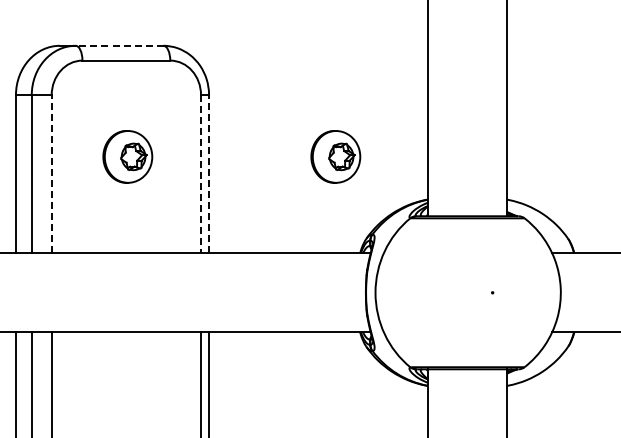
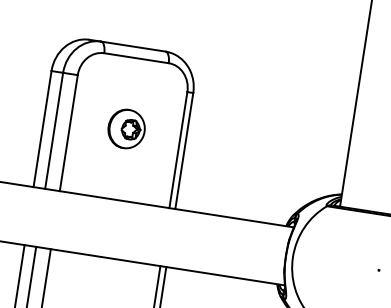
line: (119, 45) -> (133, 46), dashed -> solid
part: (335, 156) -> (279, 152), removed
line: (51, 173) -> (68, 132), dashed -> solid
line: (209, 173) -> (184, 150), dashed -> solid
line: (201, 174) -> (178, 150), dashed -> solid

